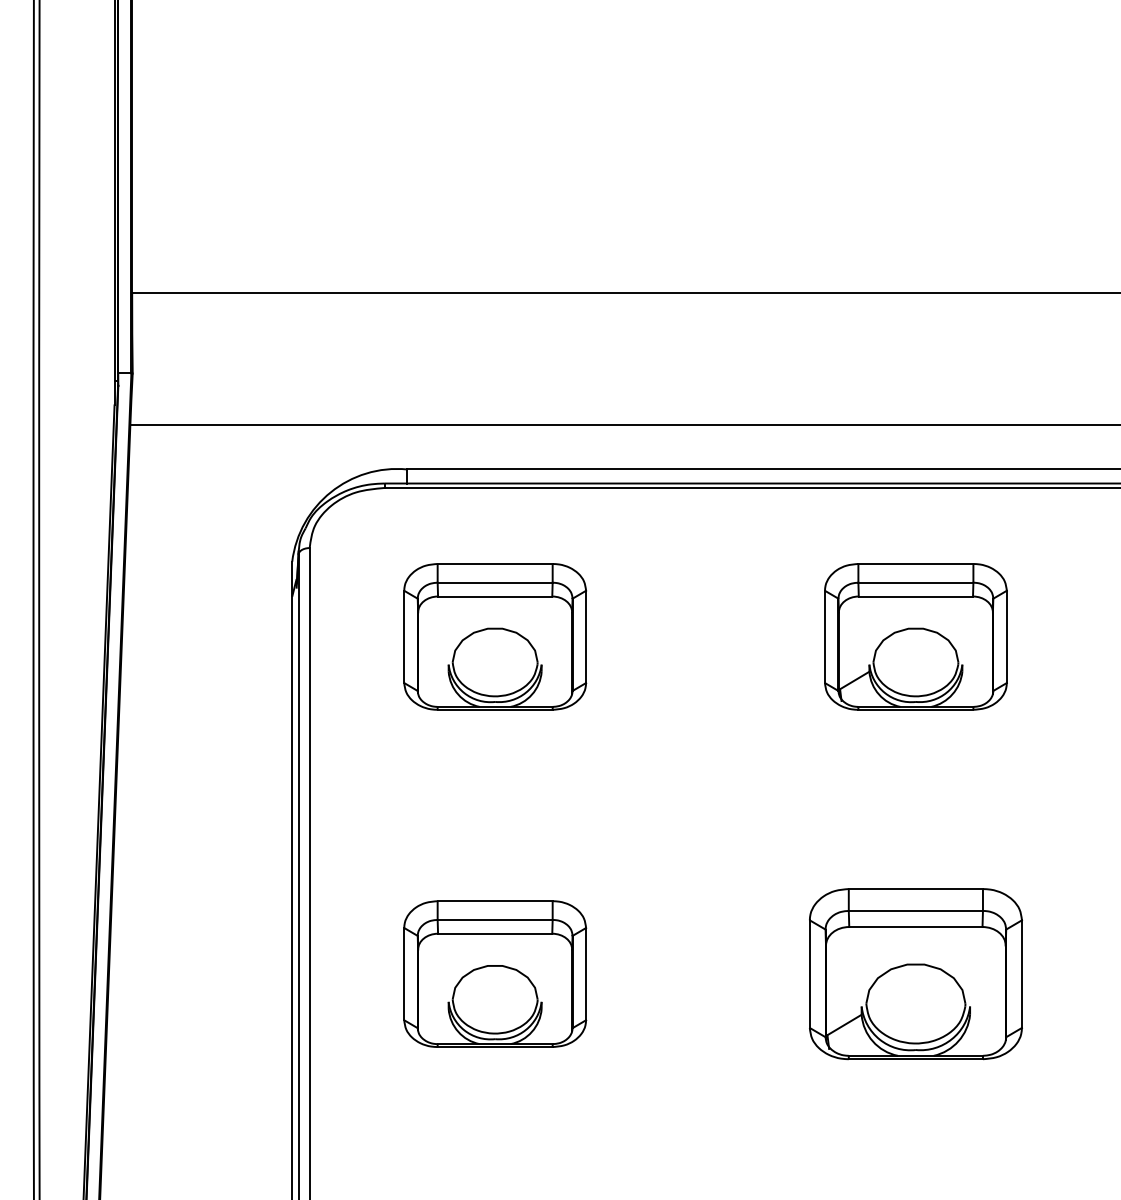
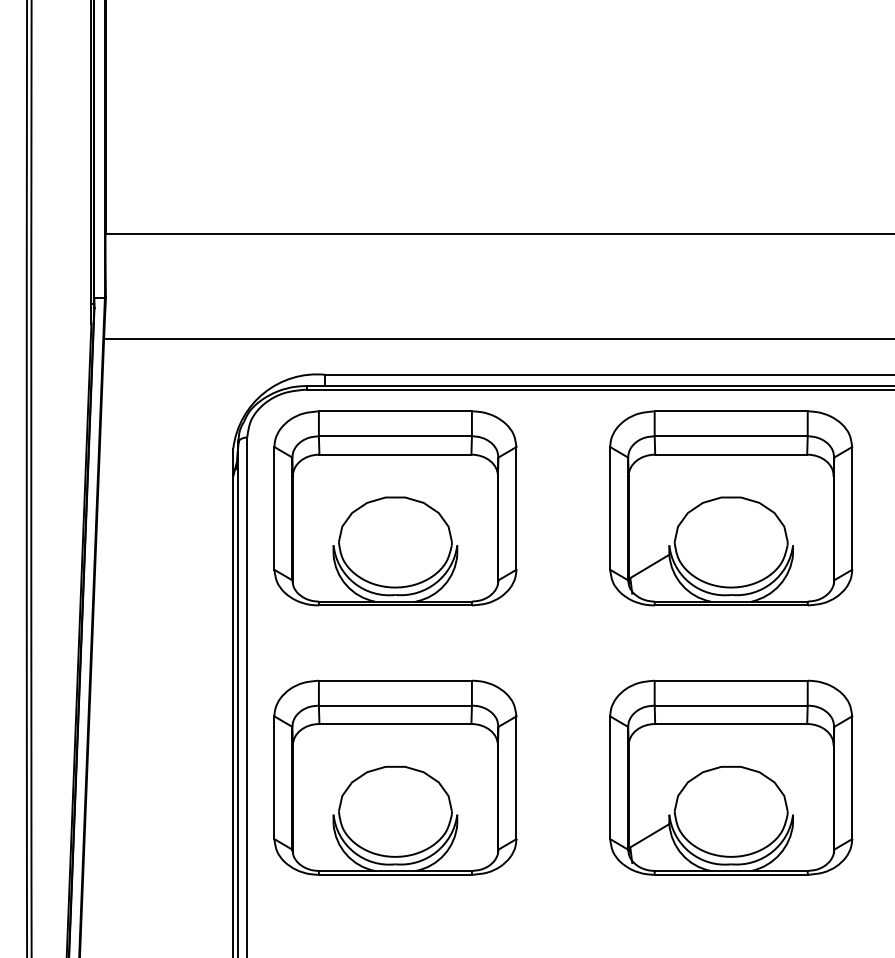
part: (494, 636) -> (394, 508), size x1.67
part: (915, 636) -> (730, 508), size x1.67
part: (494, 973) -> (394, 777), size x1.67
part: (915, 973) -> (730, 777), size x1.43

